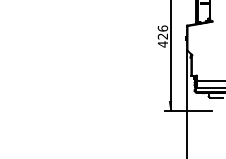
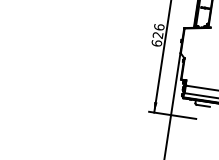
text: (162, 44) -> (156, 43), 426 -> 626

